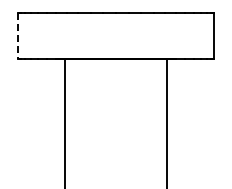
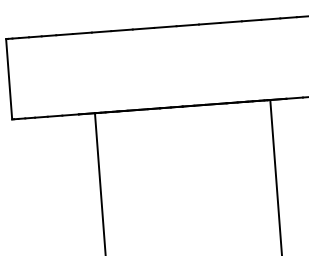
line: (17, 36) -> (8, 79), dashed -> solid

